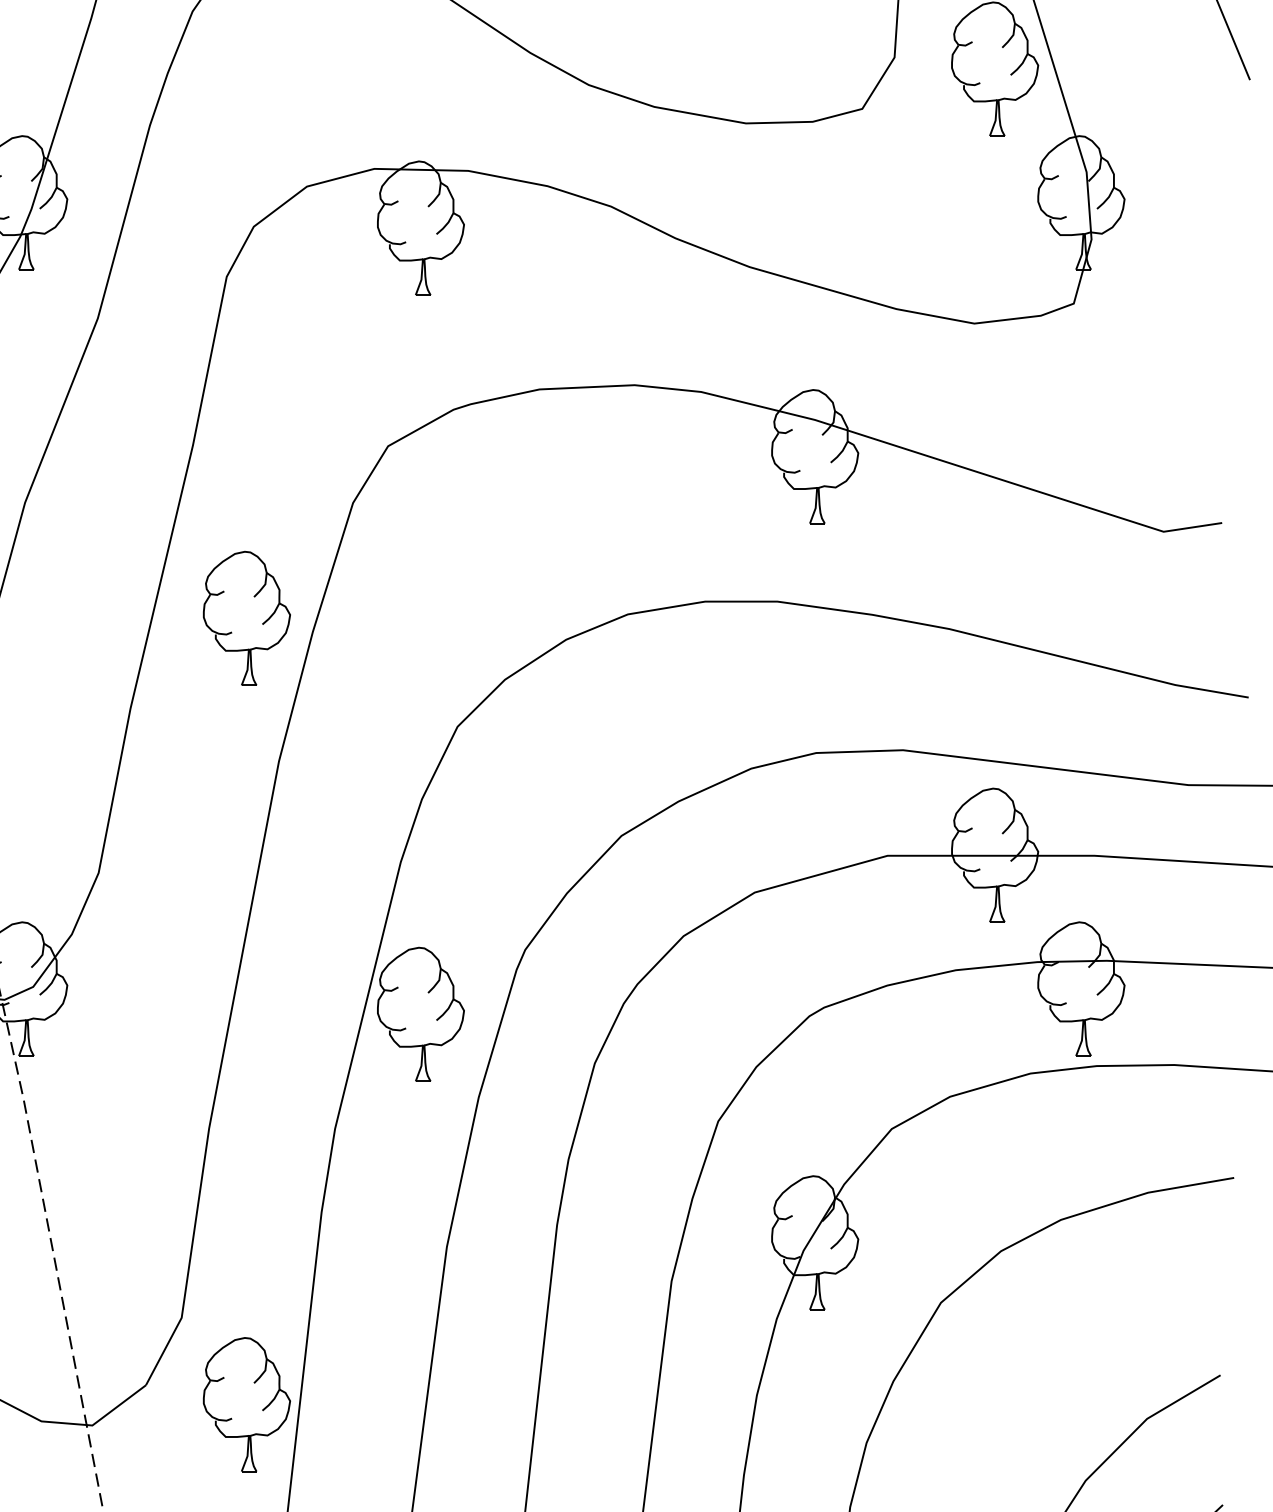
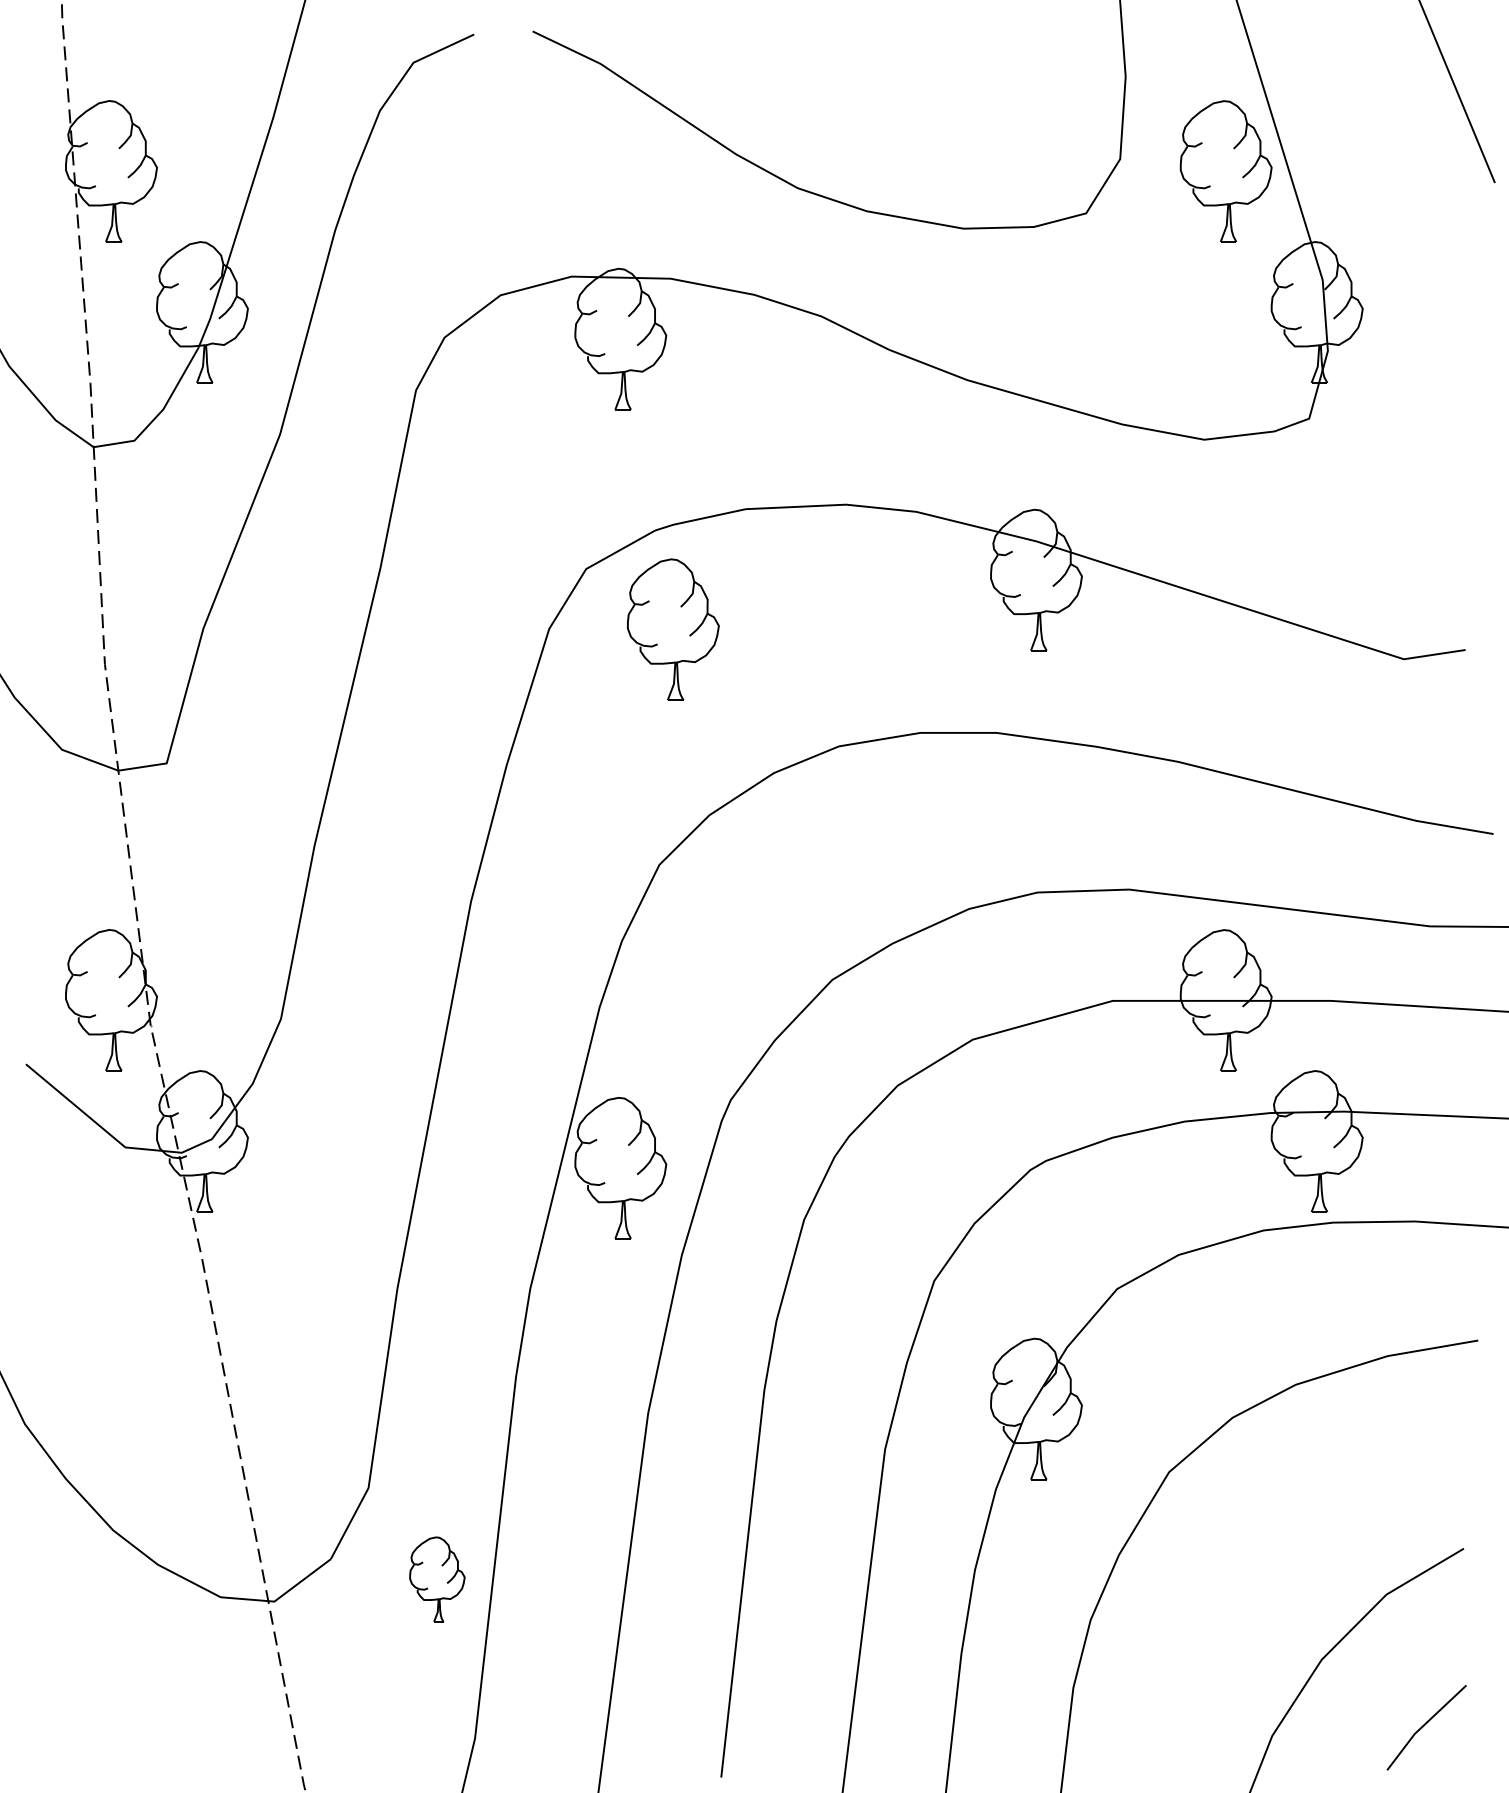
part: (247, 618) -> (673, 629), moved
part: (247, 1404) -> (437, 1579), size x0.6

